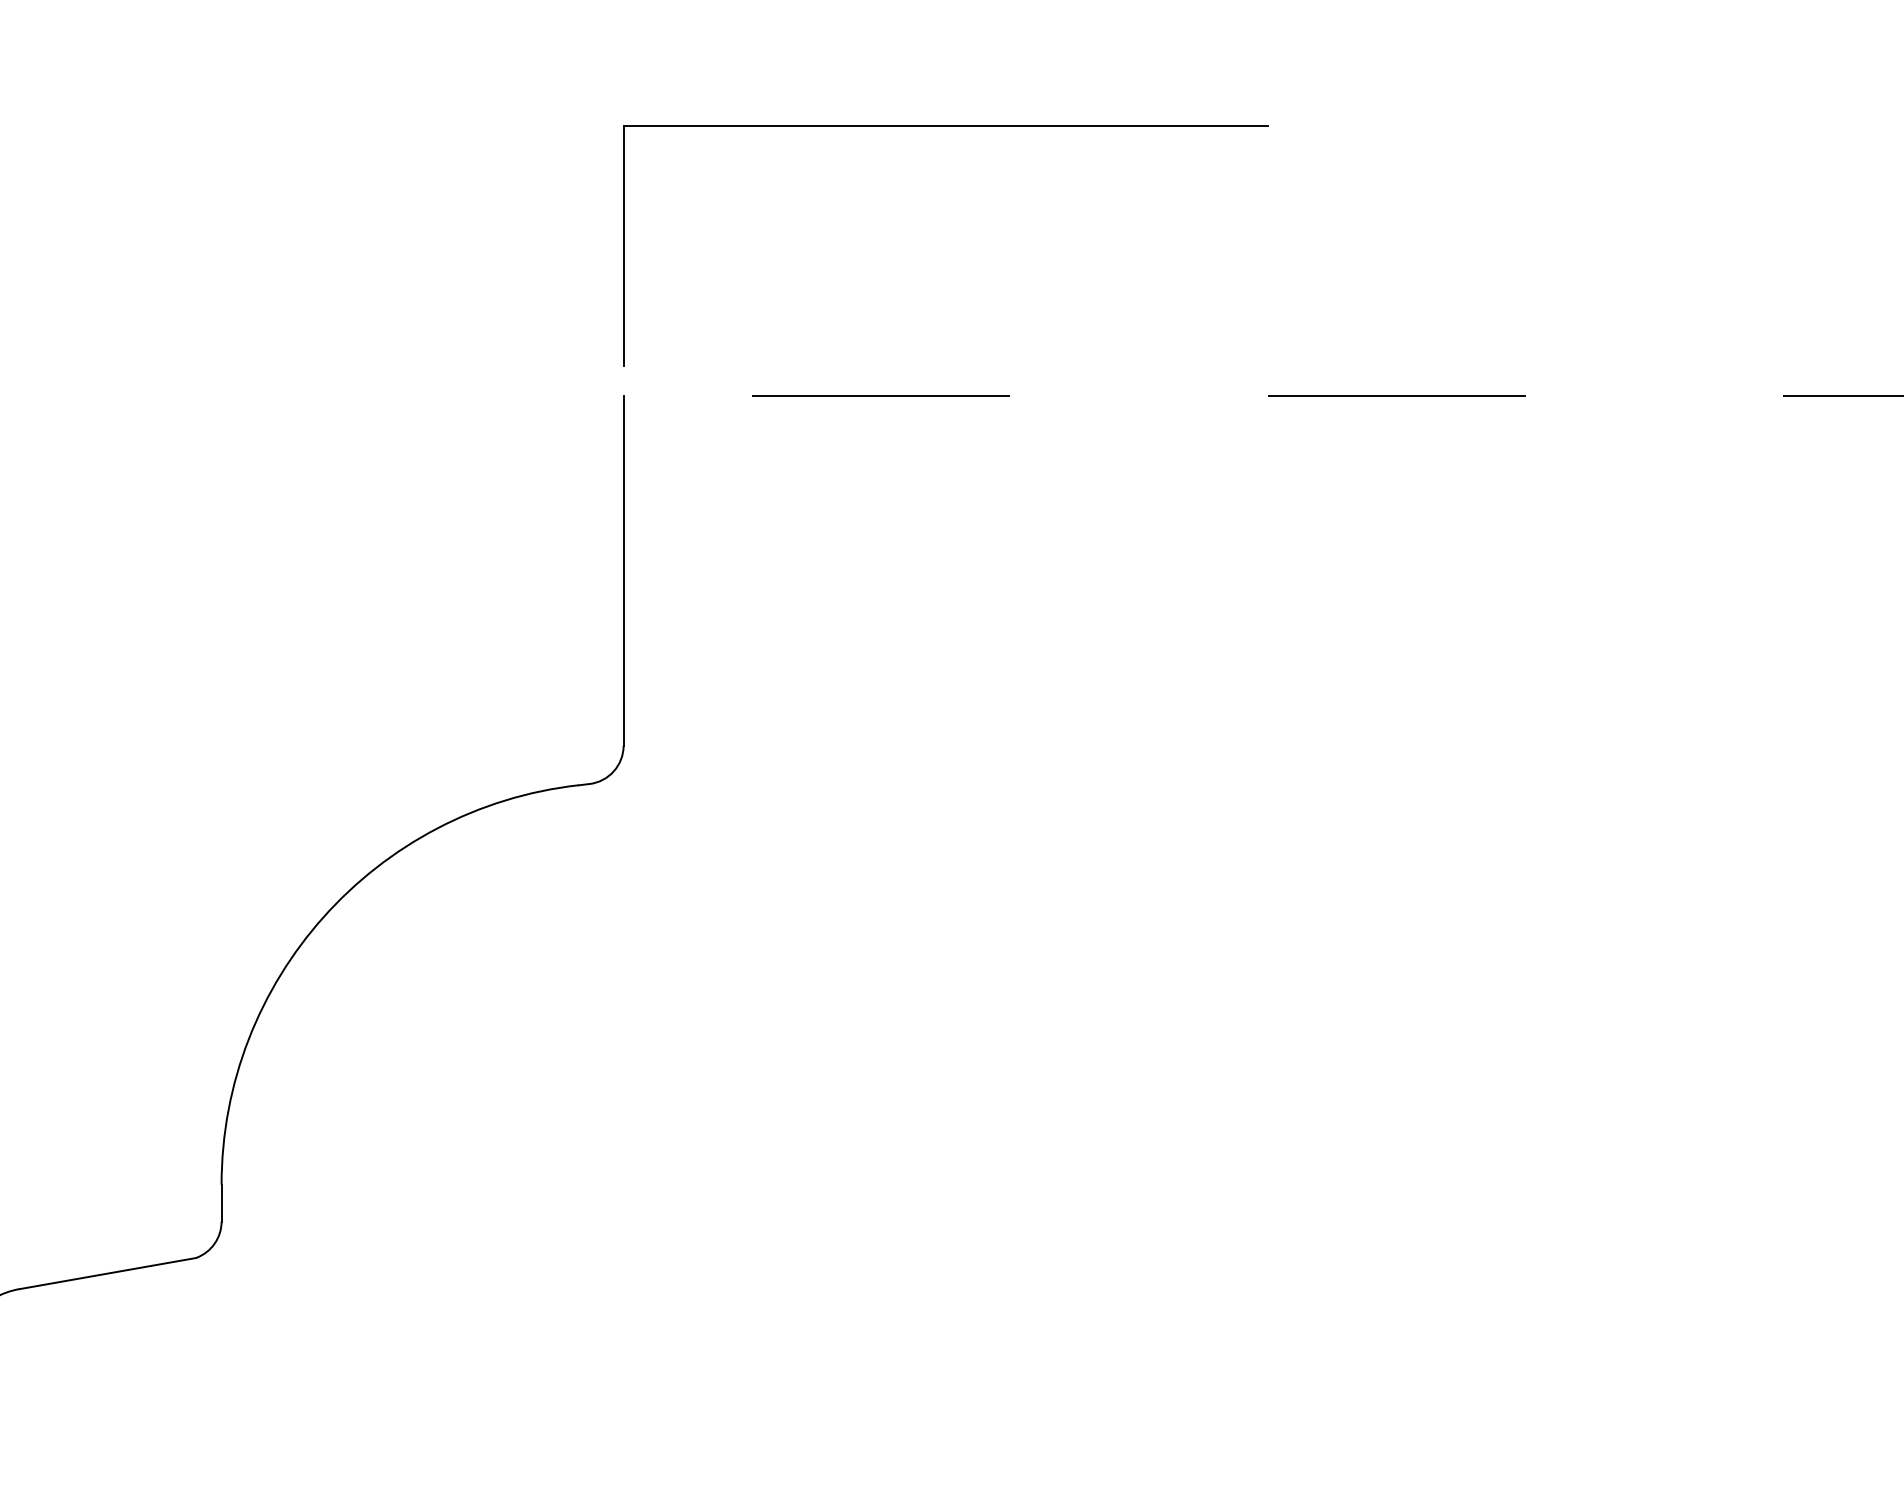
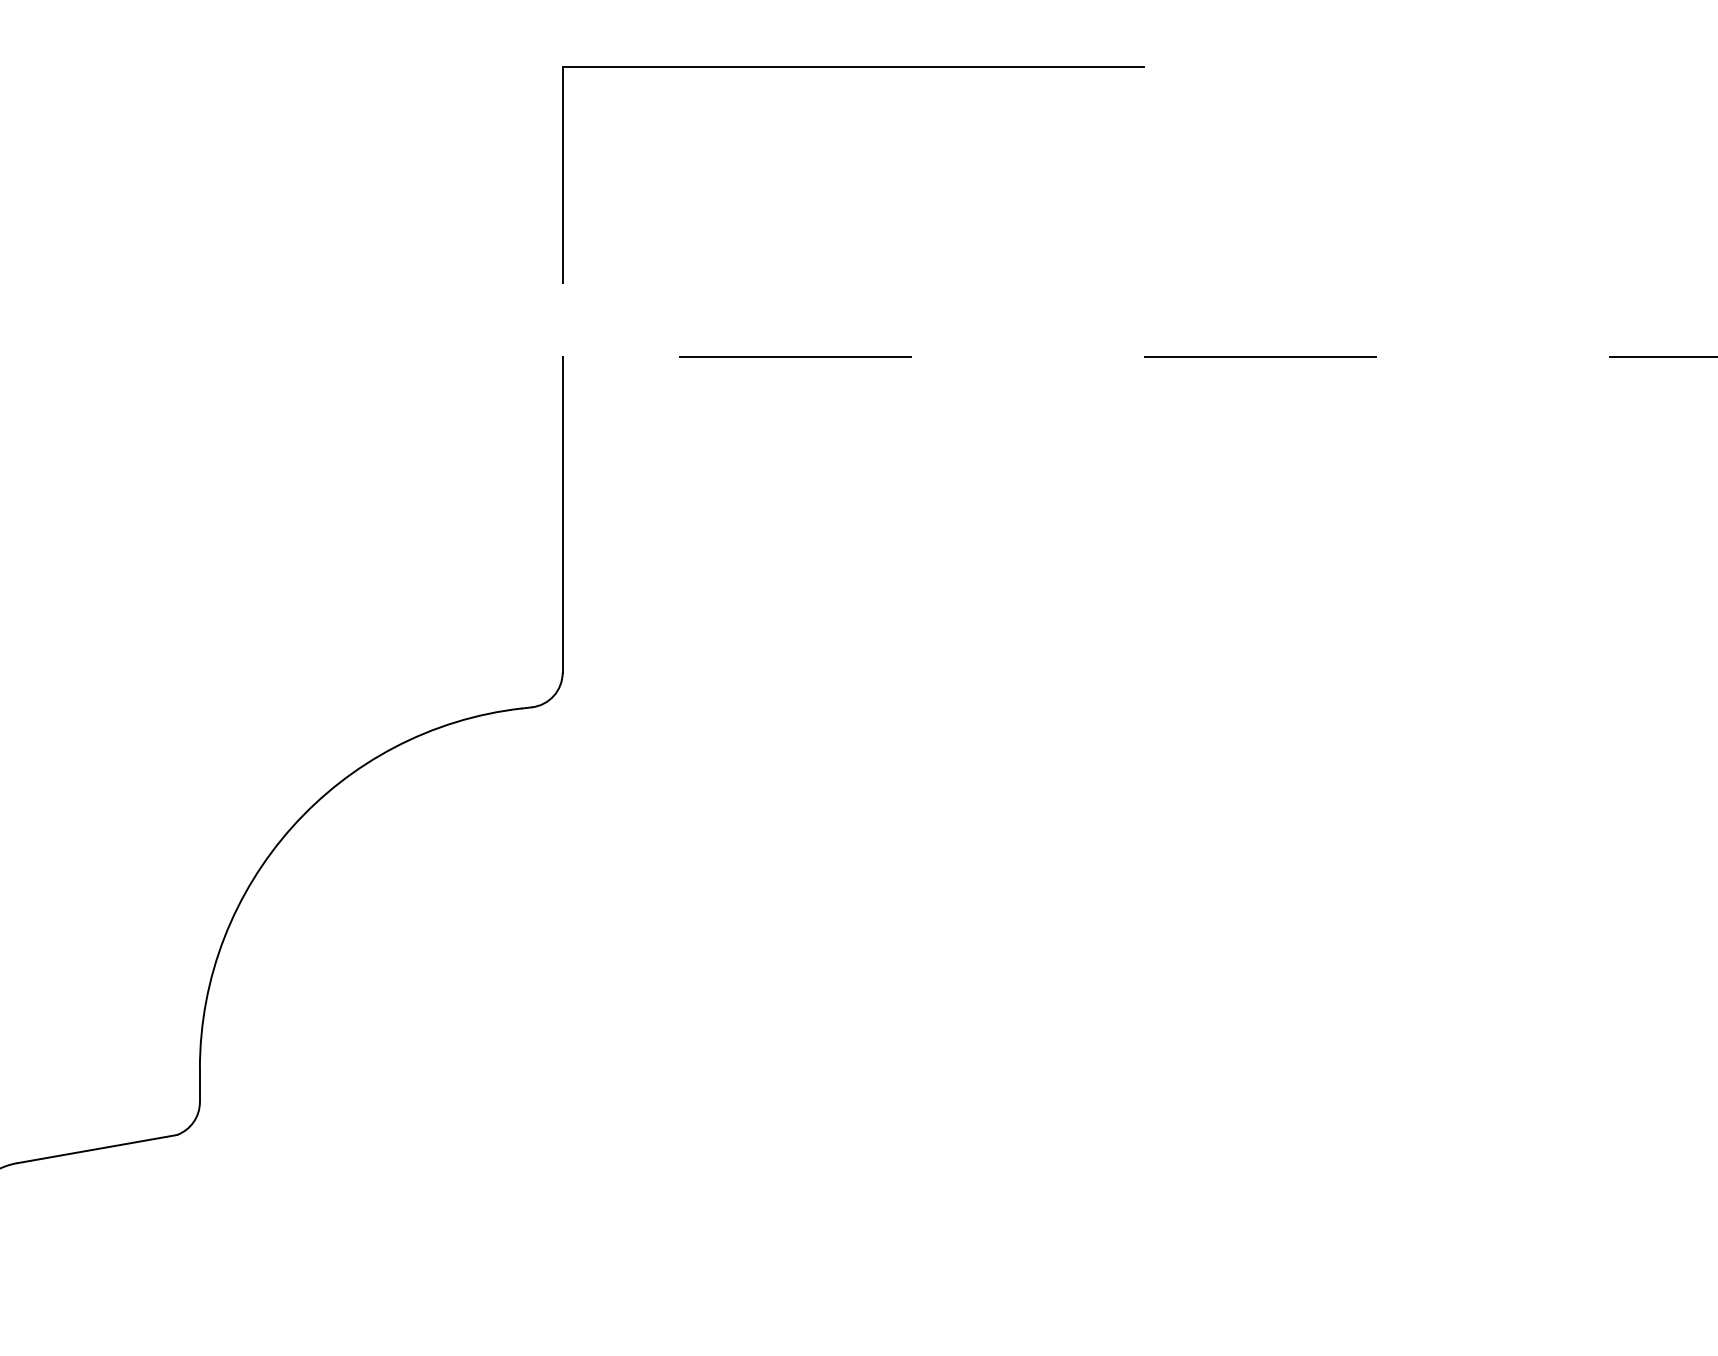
part: (945, 127) -> (853, 67), moved

